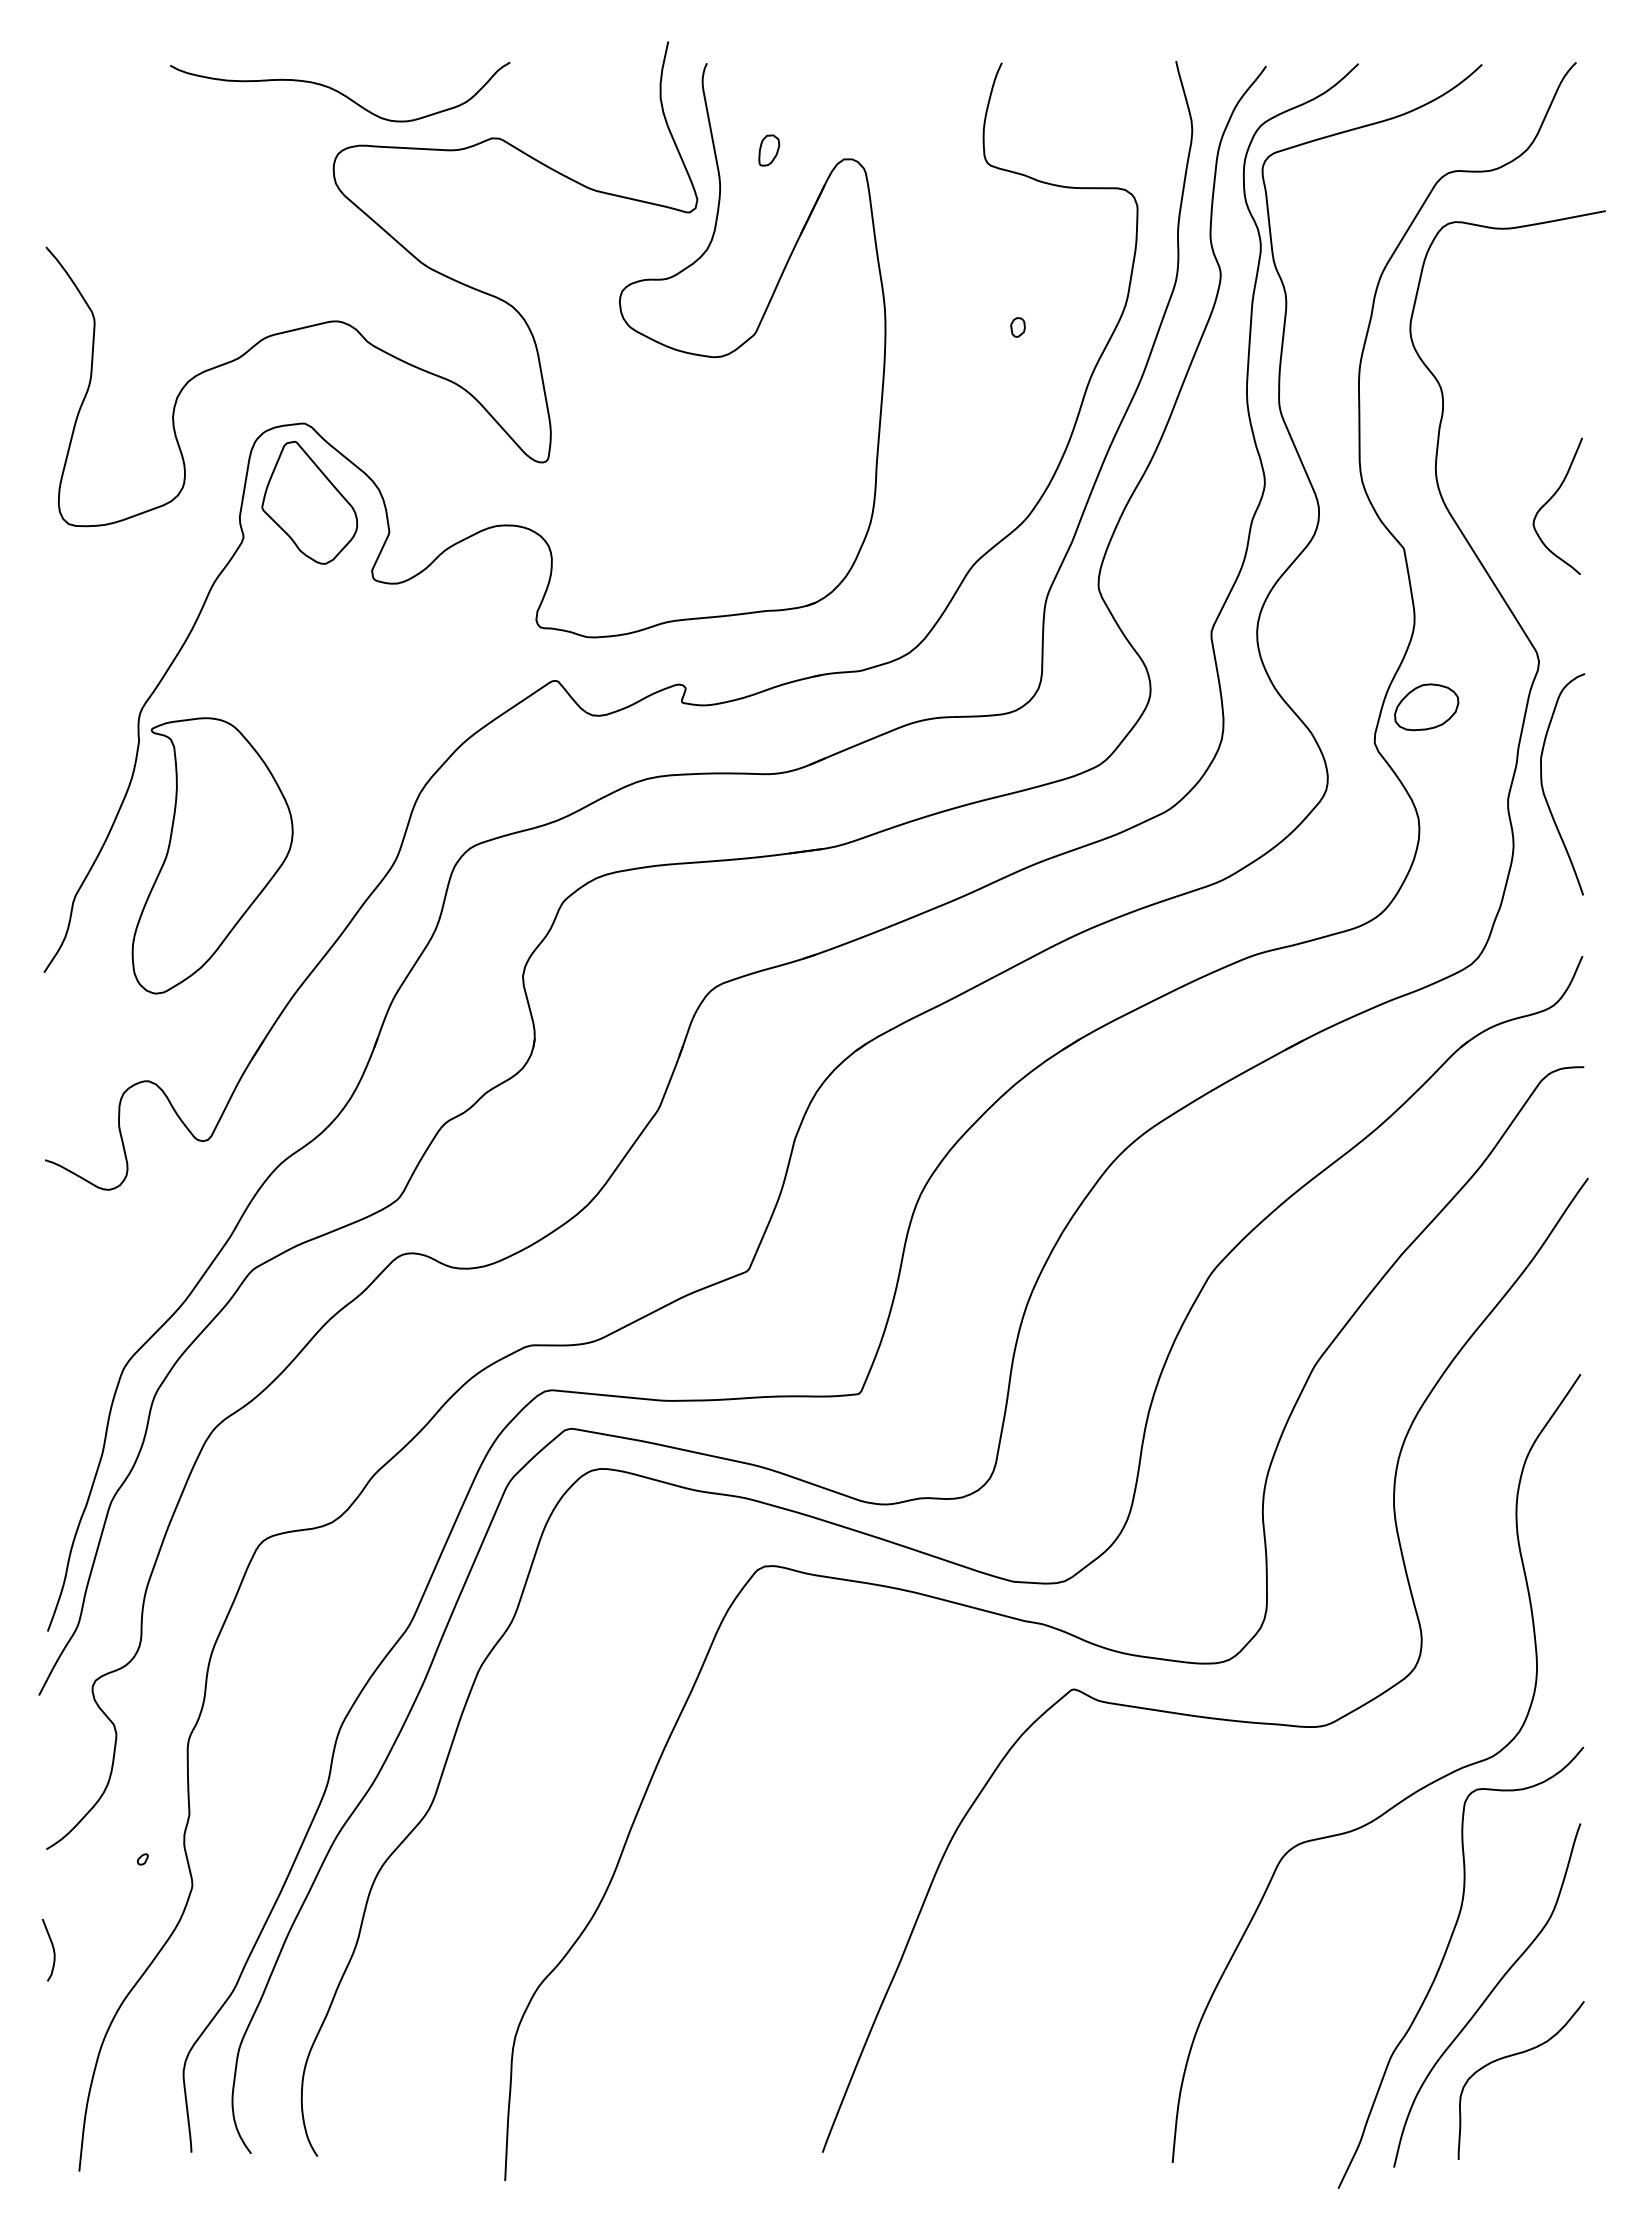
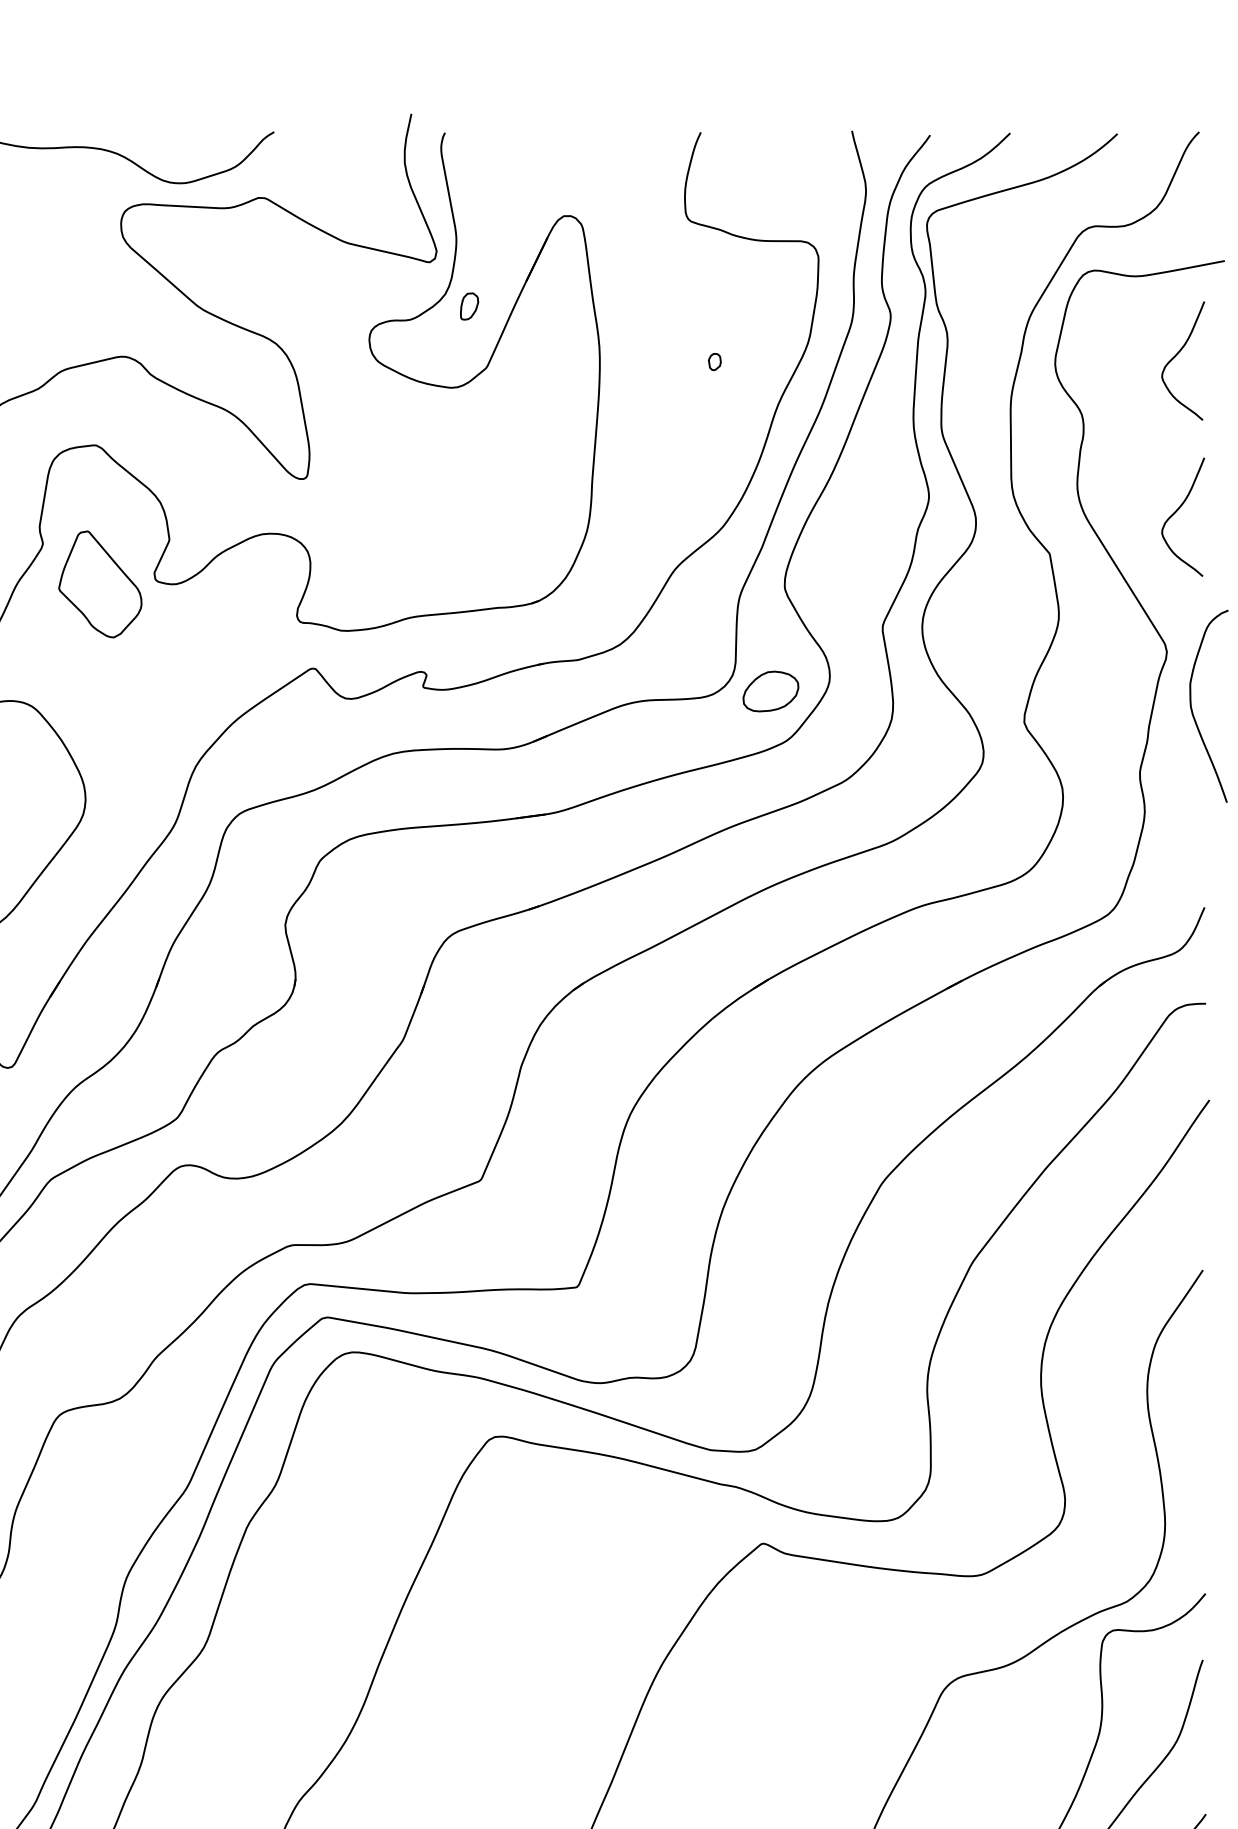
part: (769, 150) -> (469, 306), moved
curve: (1551, 319) -> (1177, 355), added
part: (309, 502) -> (100, 584), moved
part: (1426, 707) -> (770, 691), moved
curve: (1543, 787) -> (1192, 709), moved

